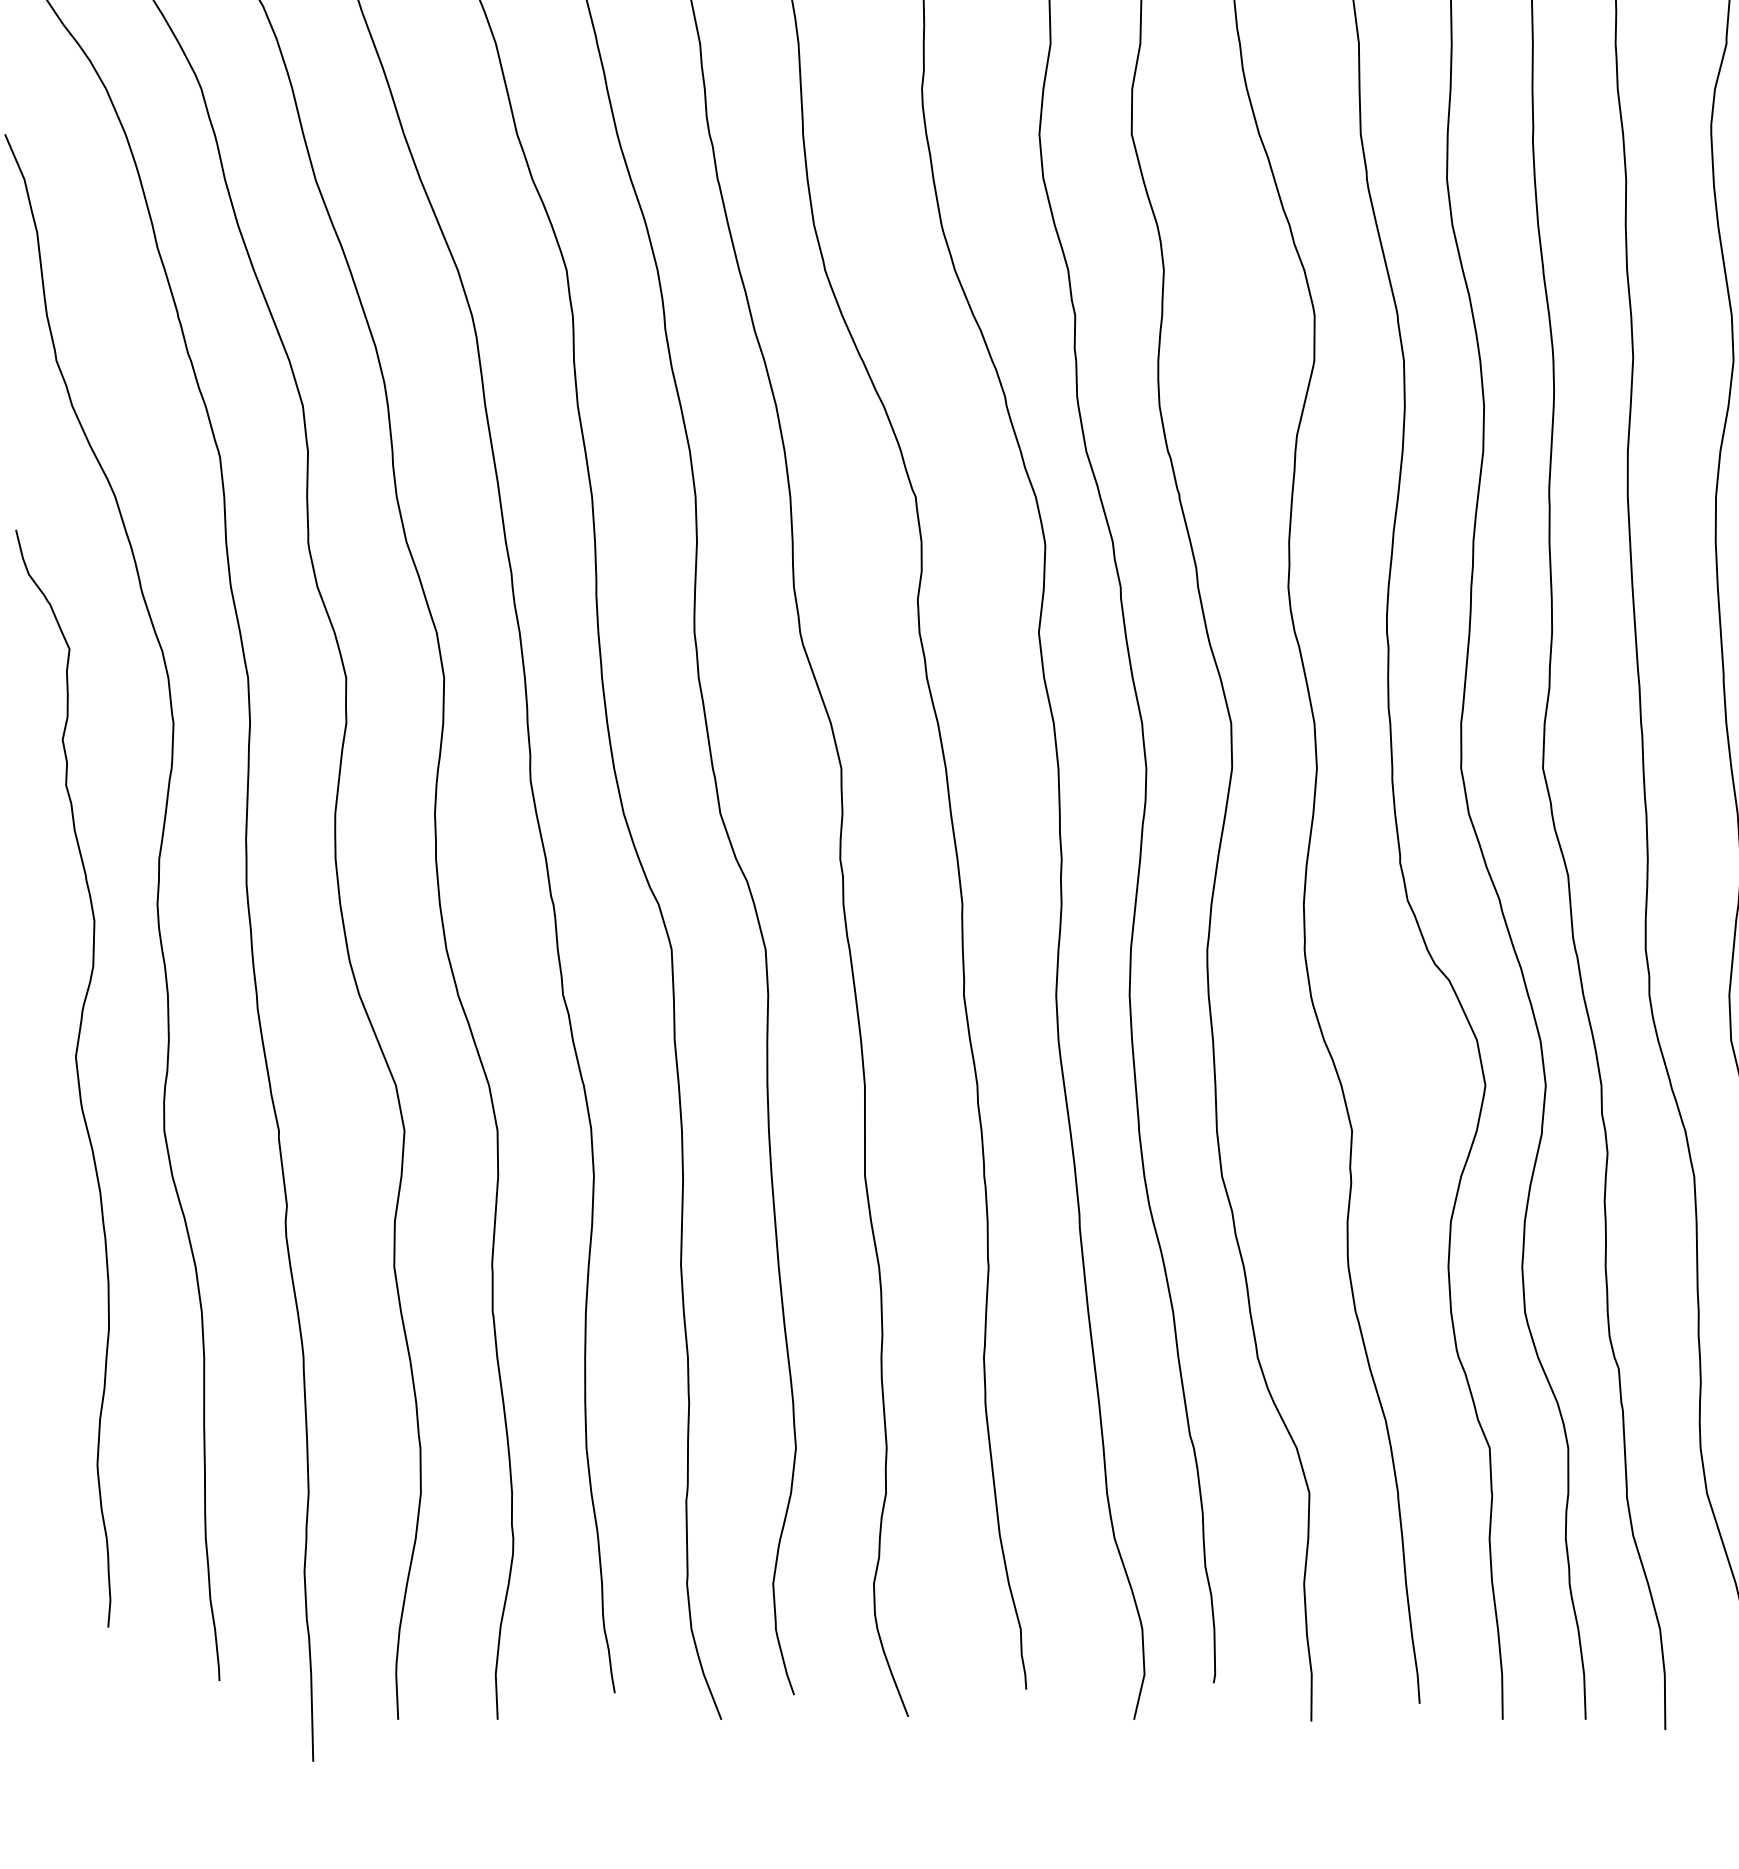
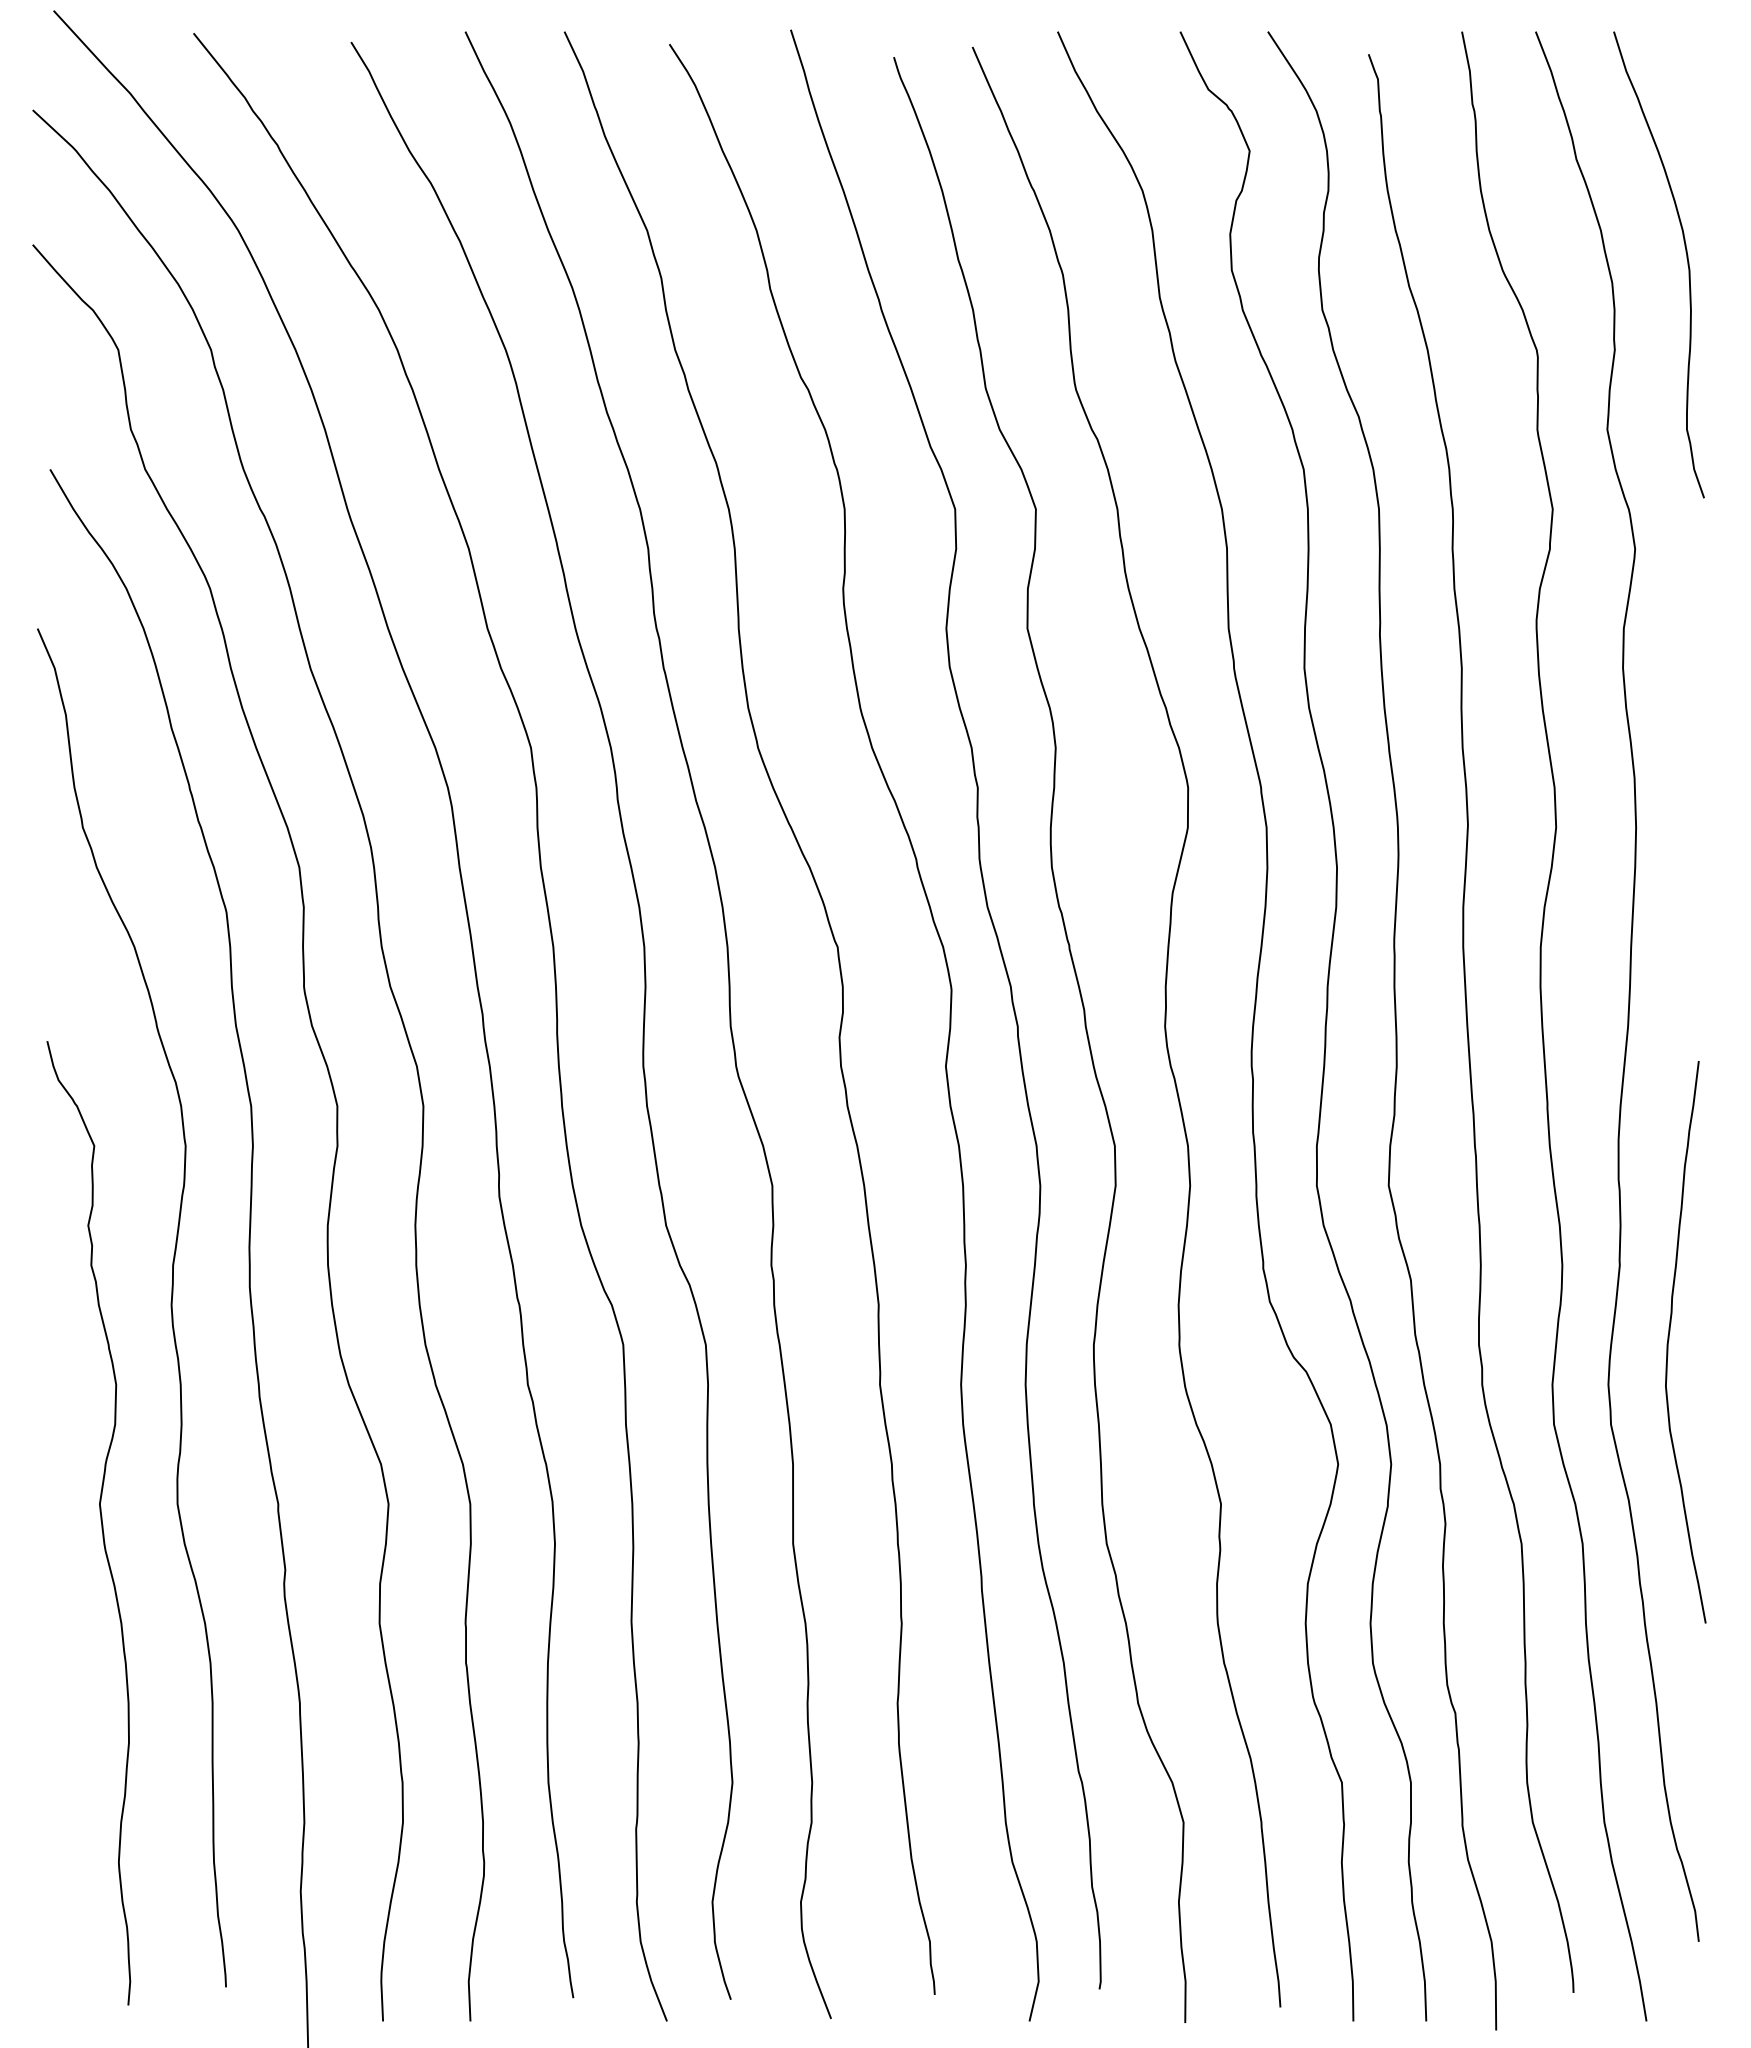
curve: (76, 1075) -> (100, 1520), moved

